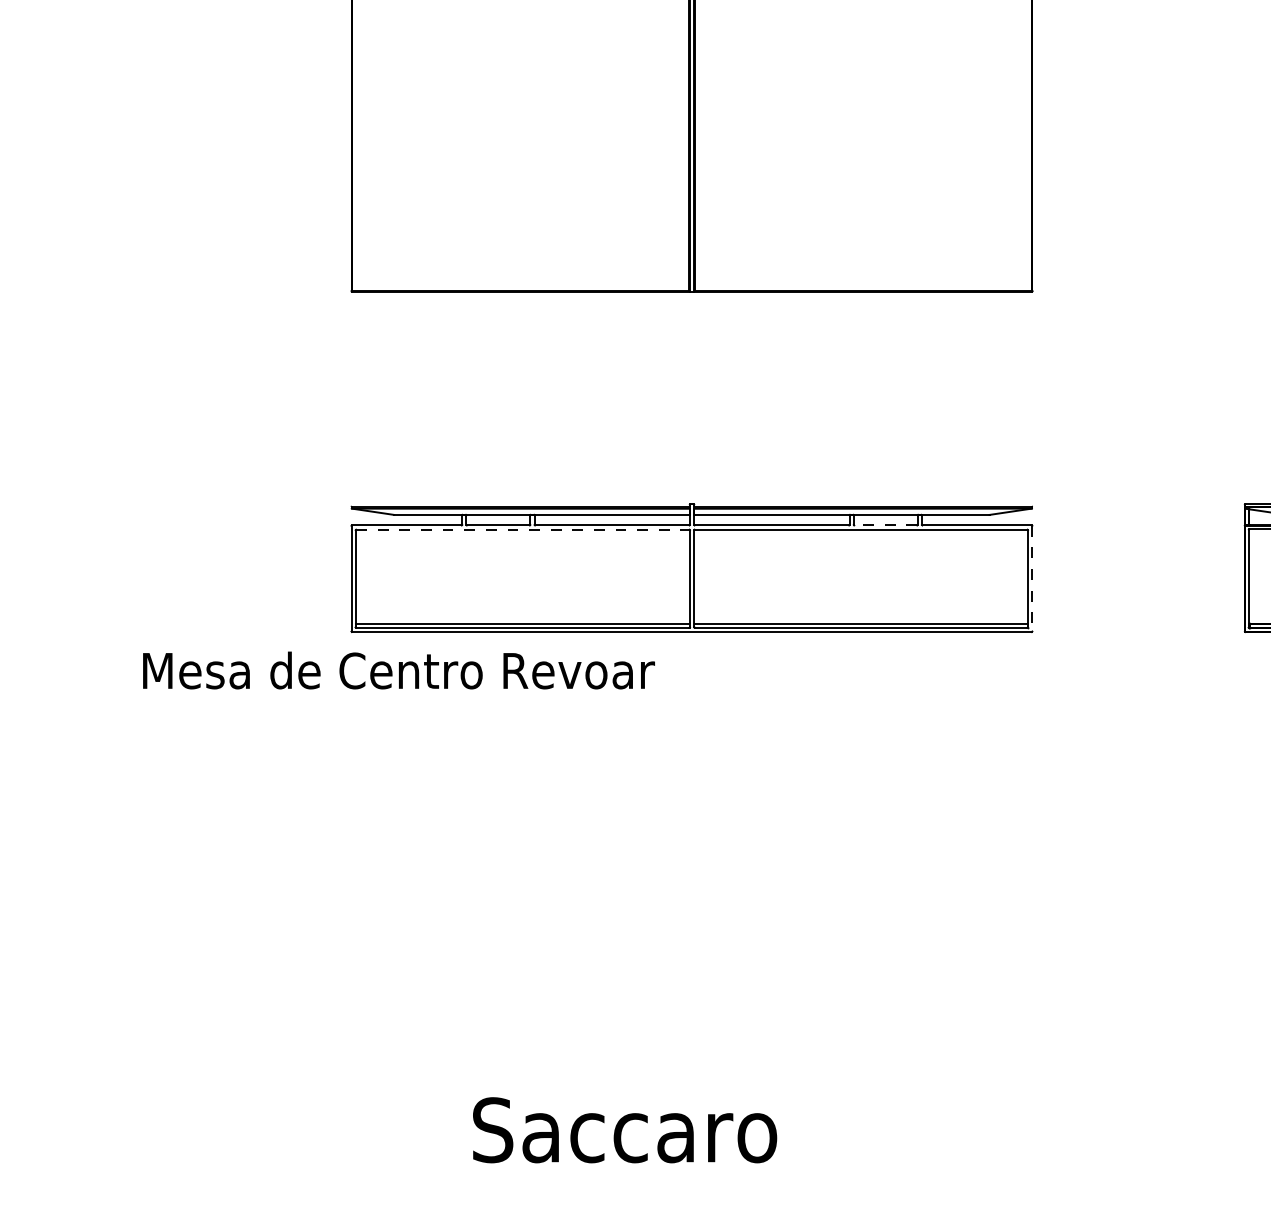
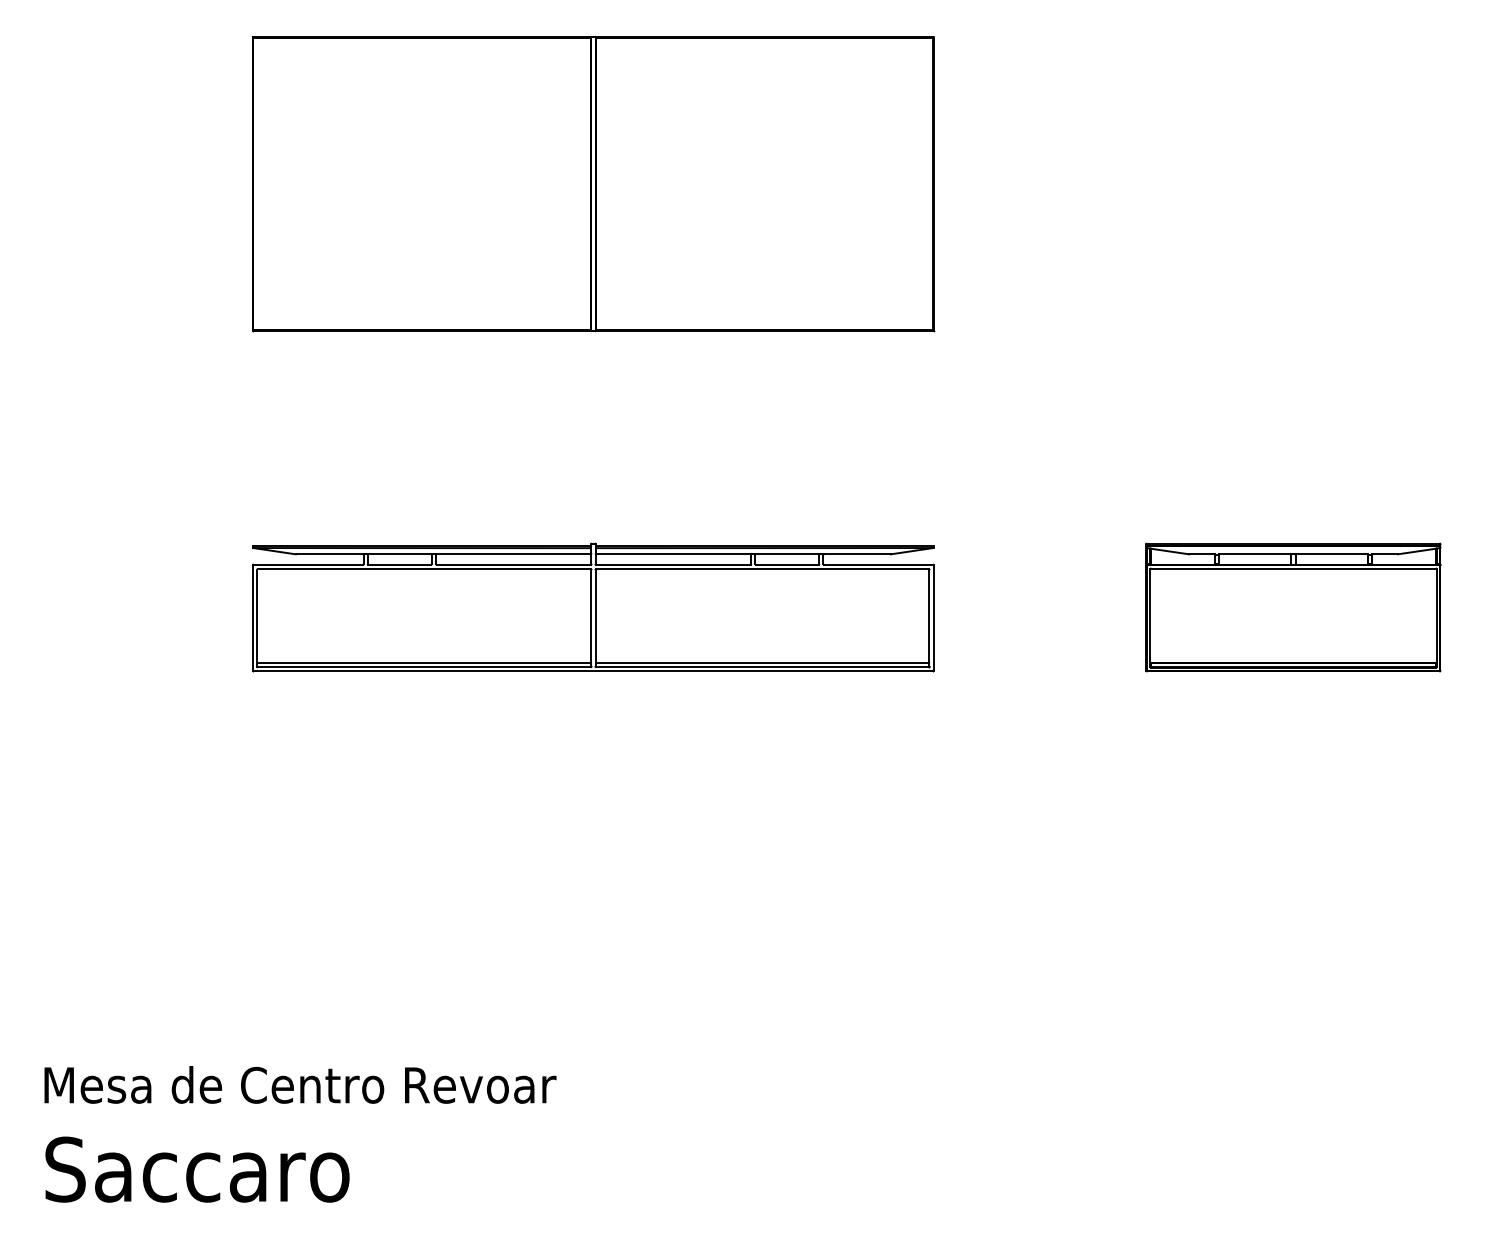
line: (886, 525) -> (787, 564), dashed -> solid
line: (523, 530) -> (424, 569), dashed -> solid
line: (1032, 579) -> (933, 618), dashed -> solid
text: (399, 670) -> (300, 1084), moved
text: (625, 1130) -> (197, 1169), moved

